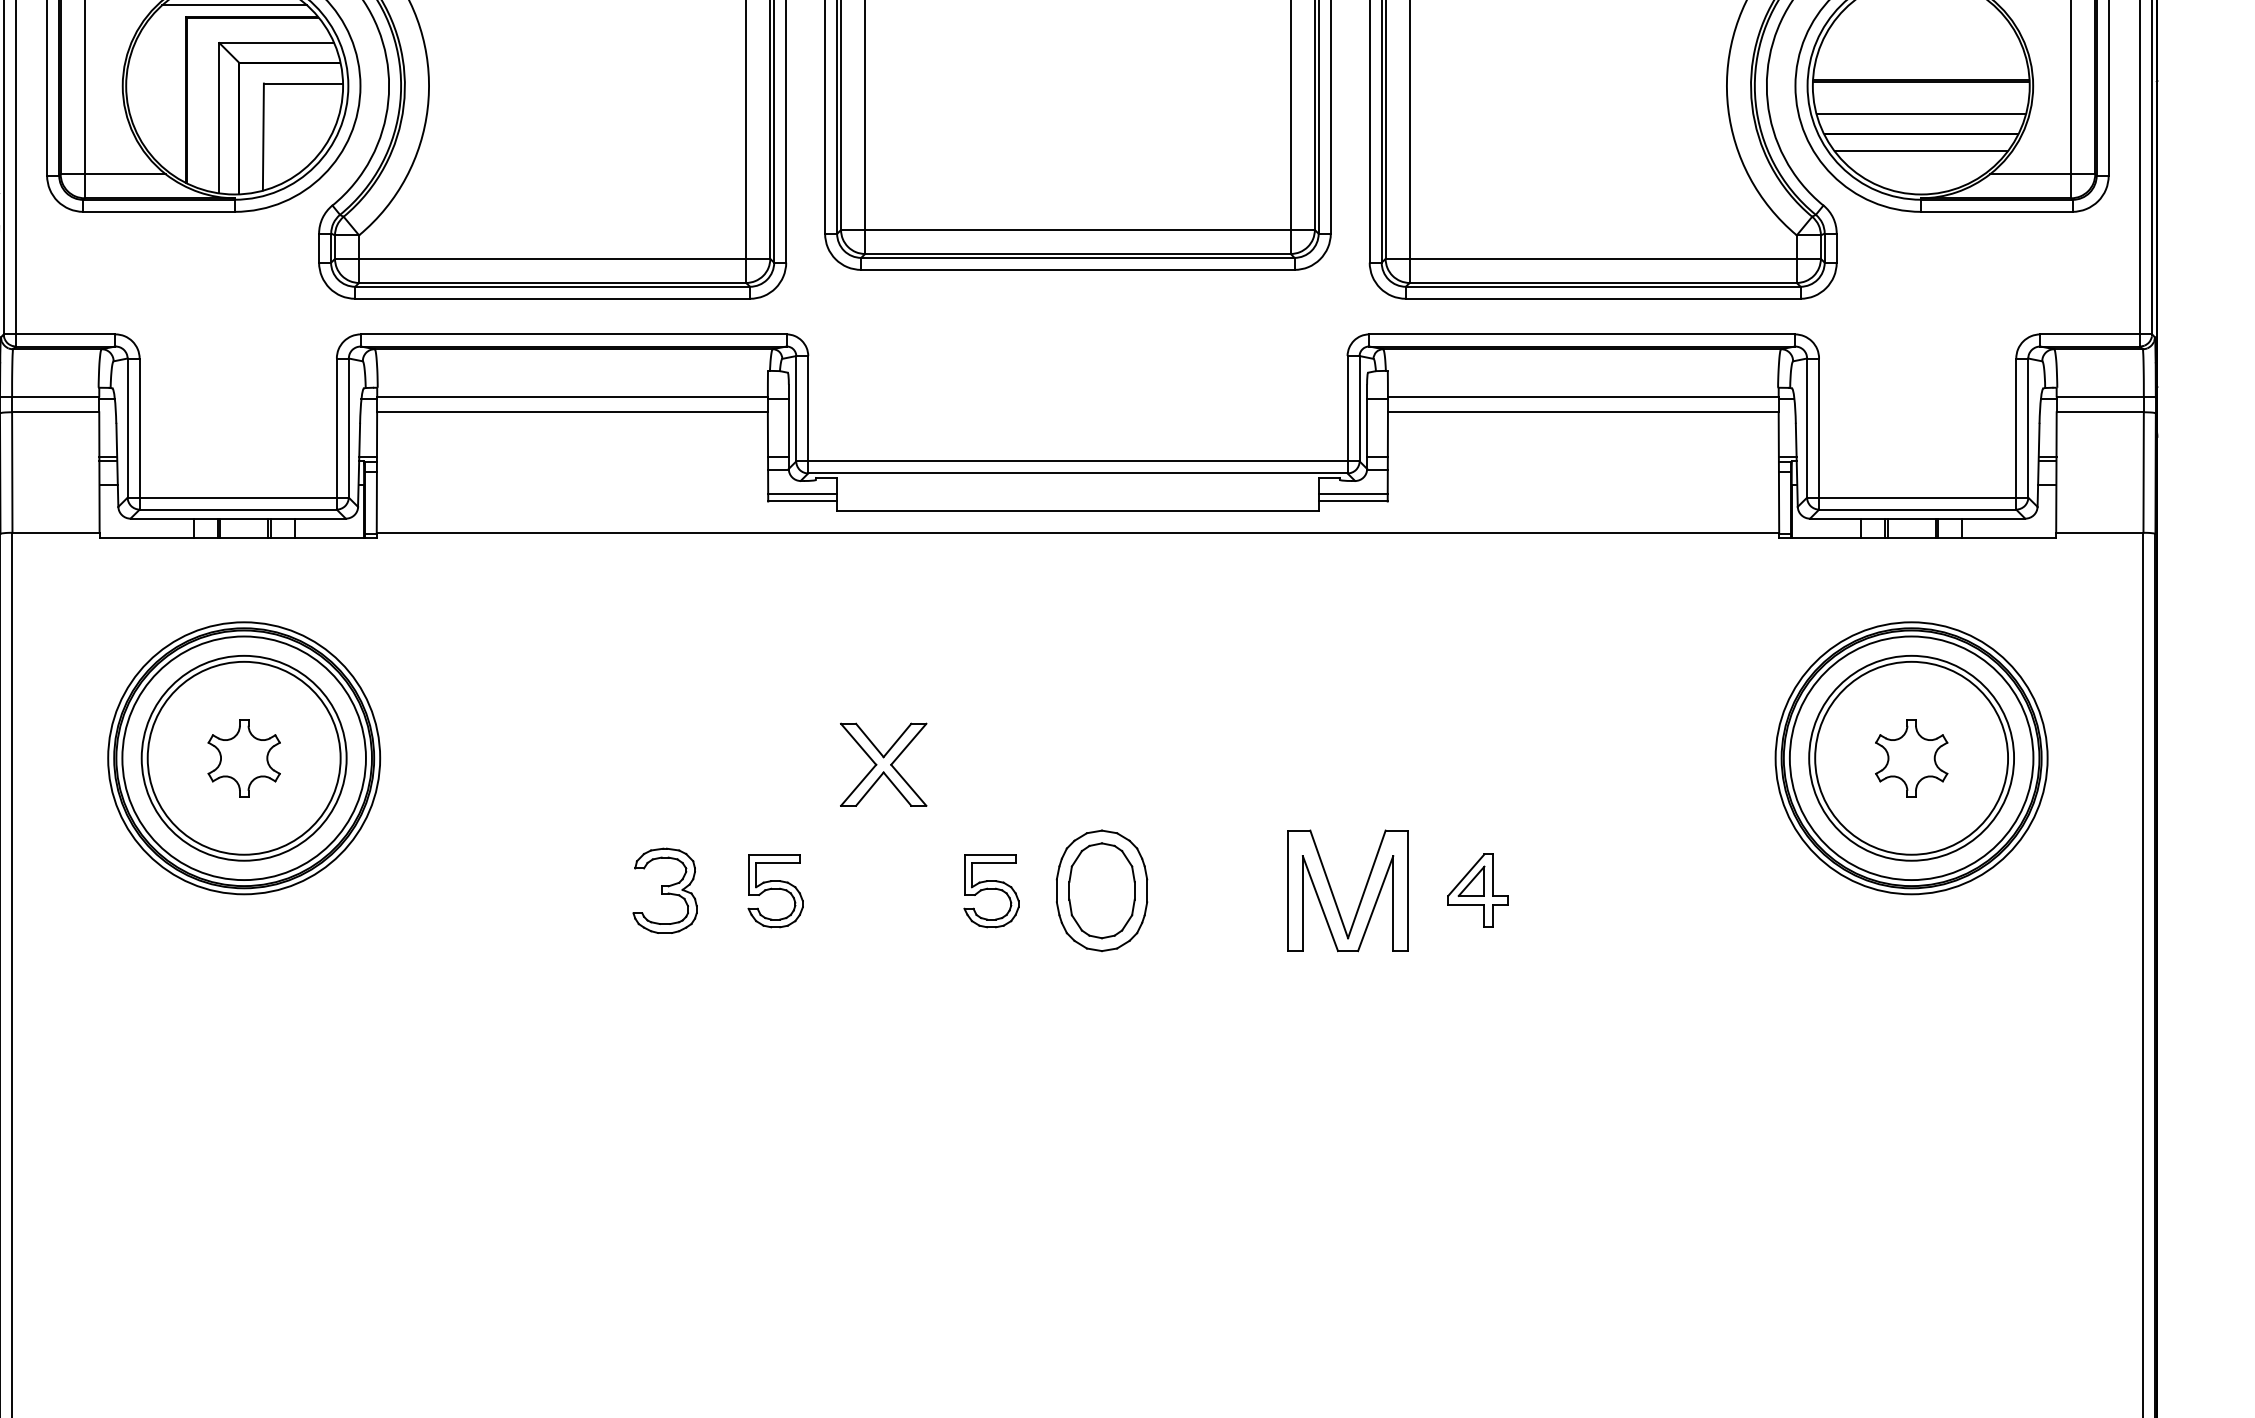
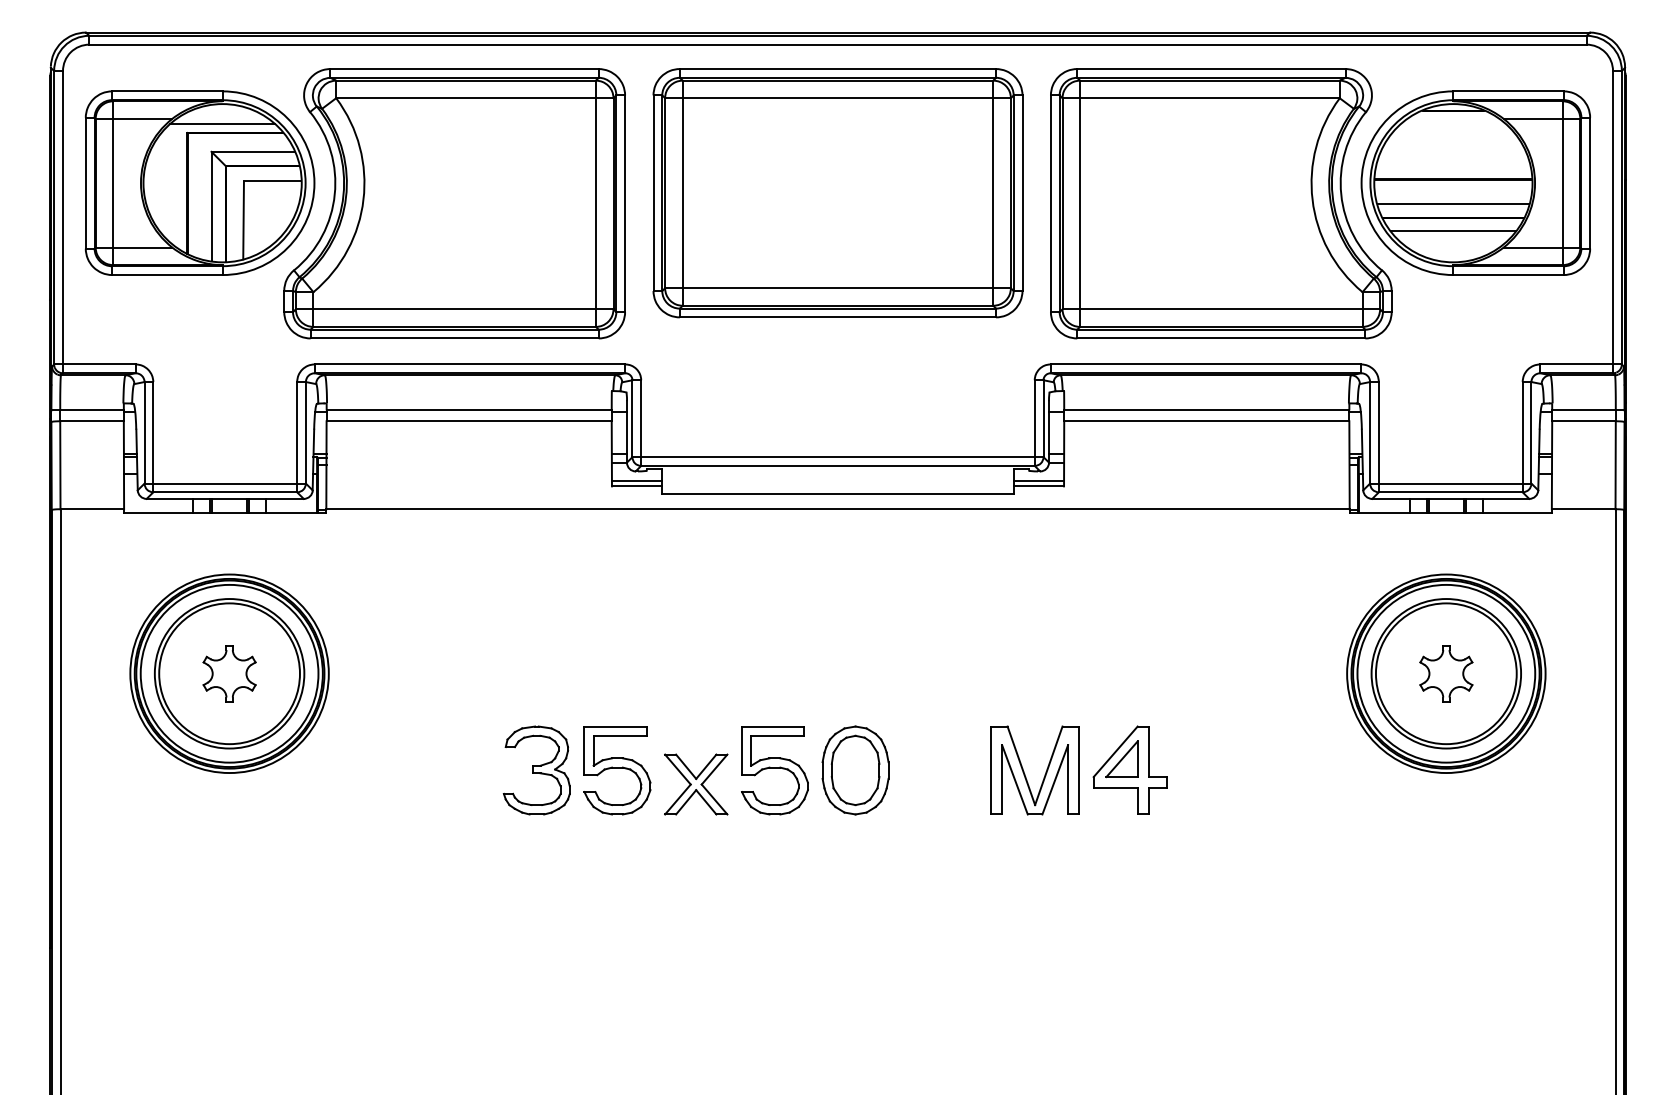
part: (884, 764) -> (696, 784), moved
part: (1477, 889) -> (1129, 769), size x1.67
part: (664, 890) -> (536, 770), size x1.43
part: (775, 890) -> (617, 770), size x1.67
part: (990, 890) -> (774, 770), size x1.67

